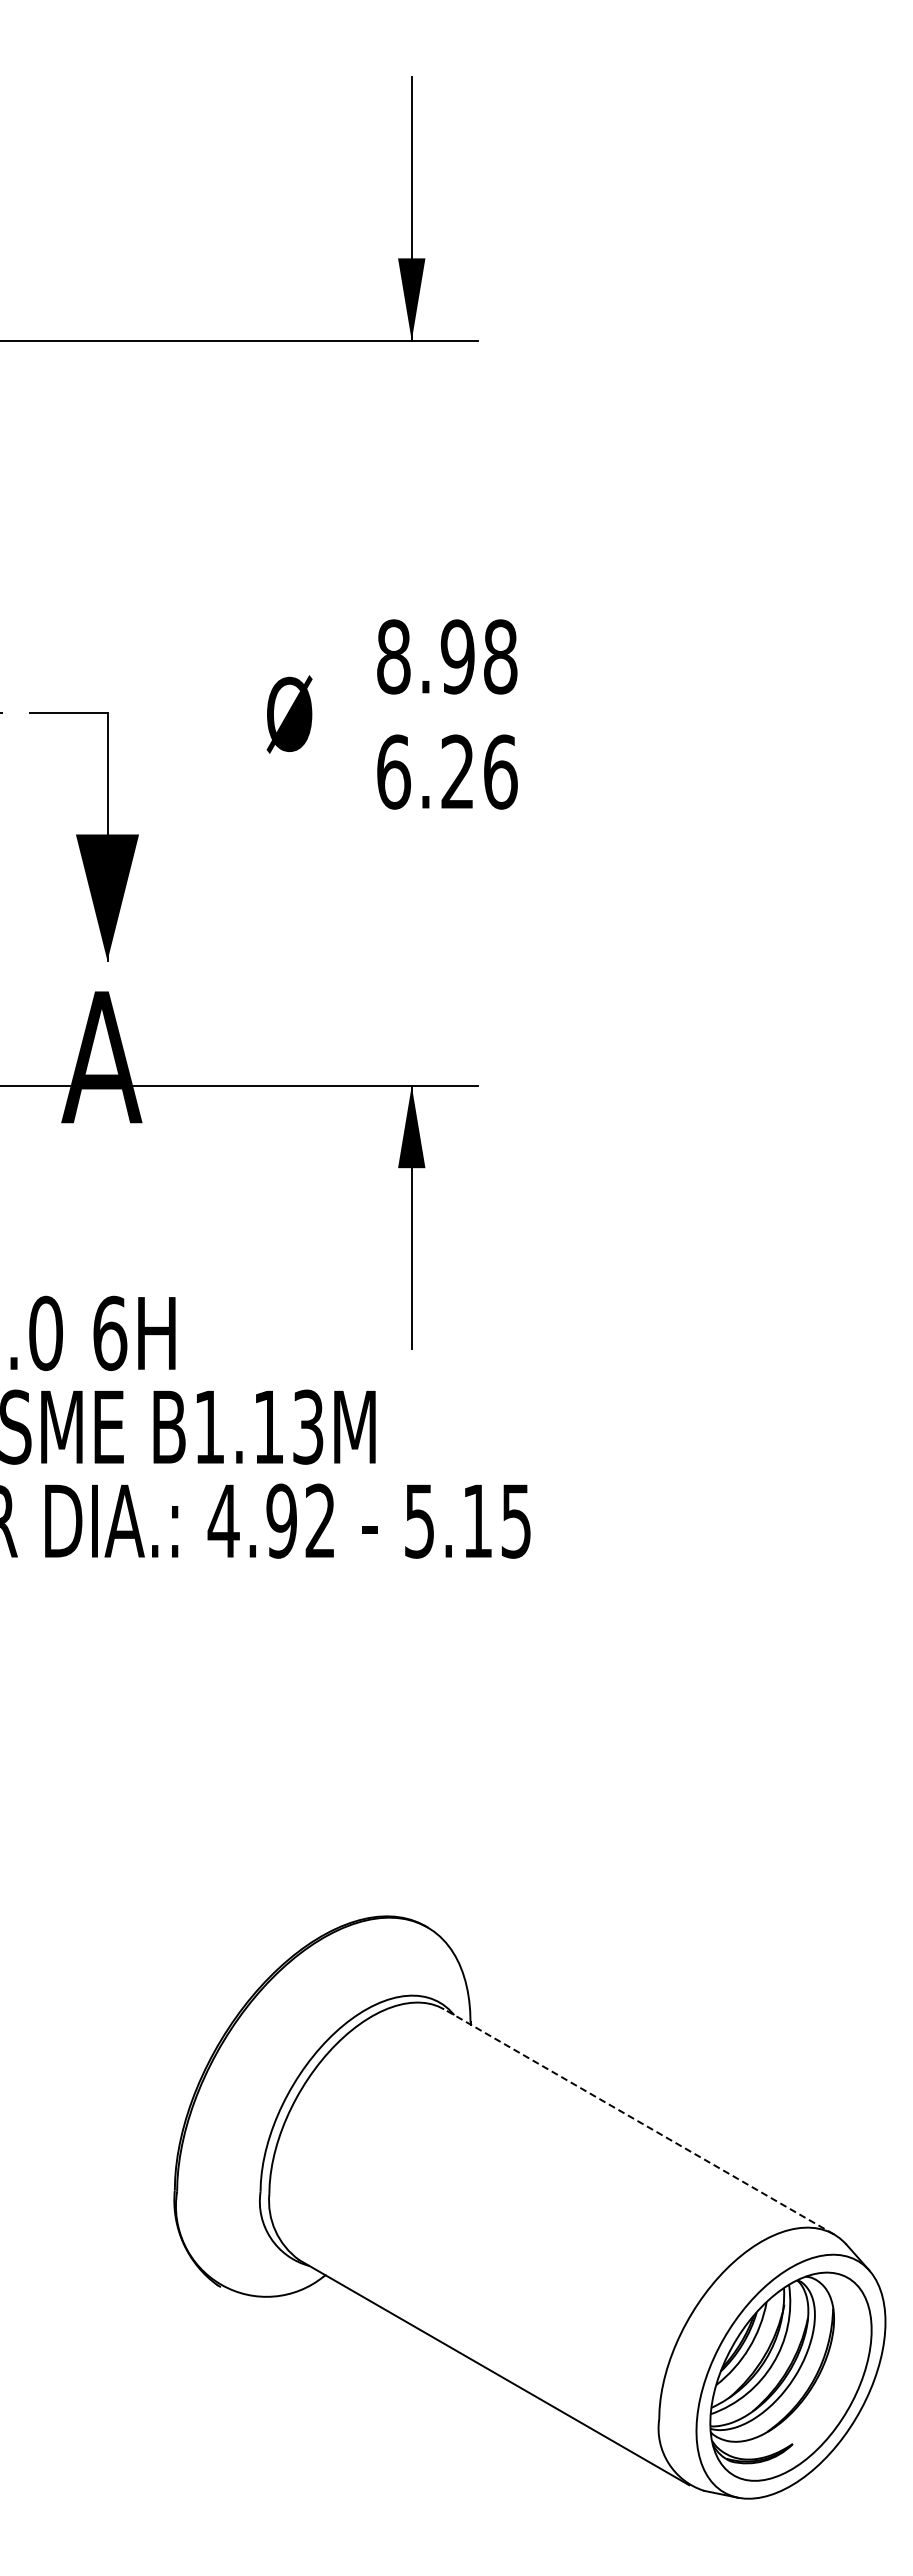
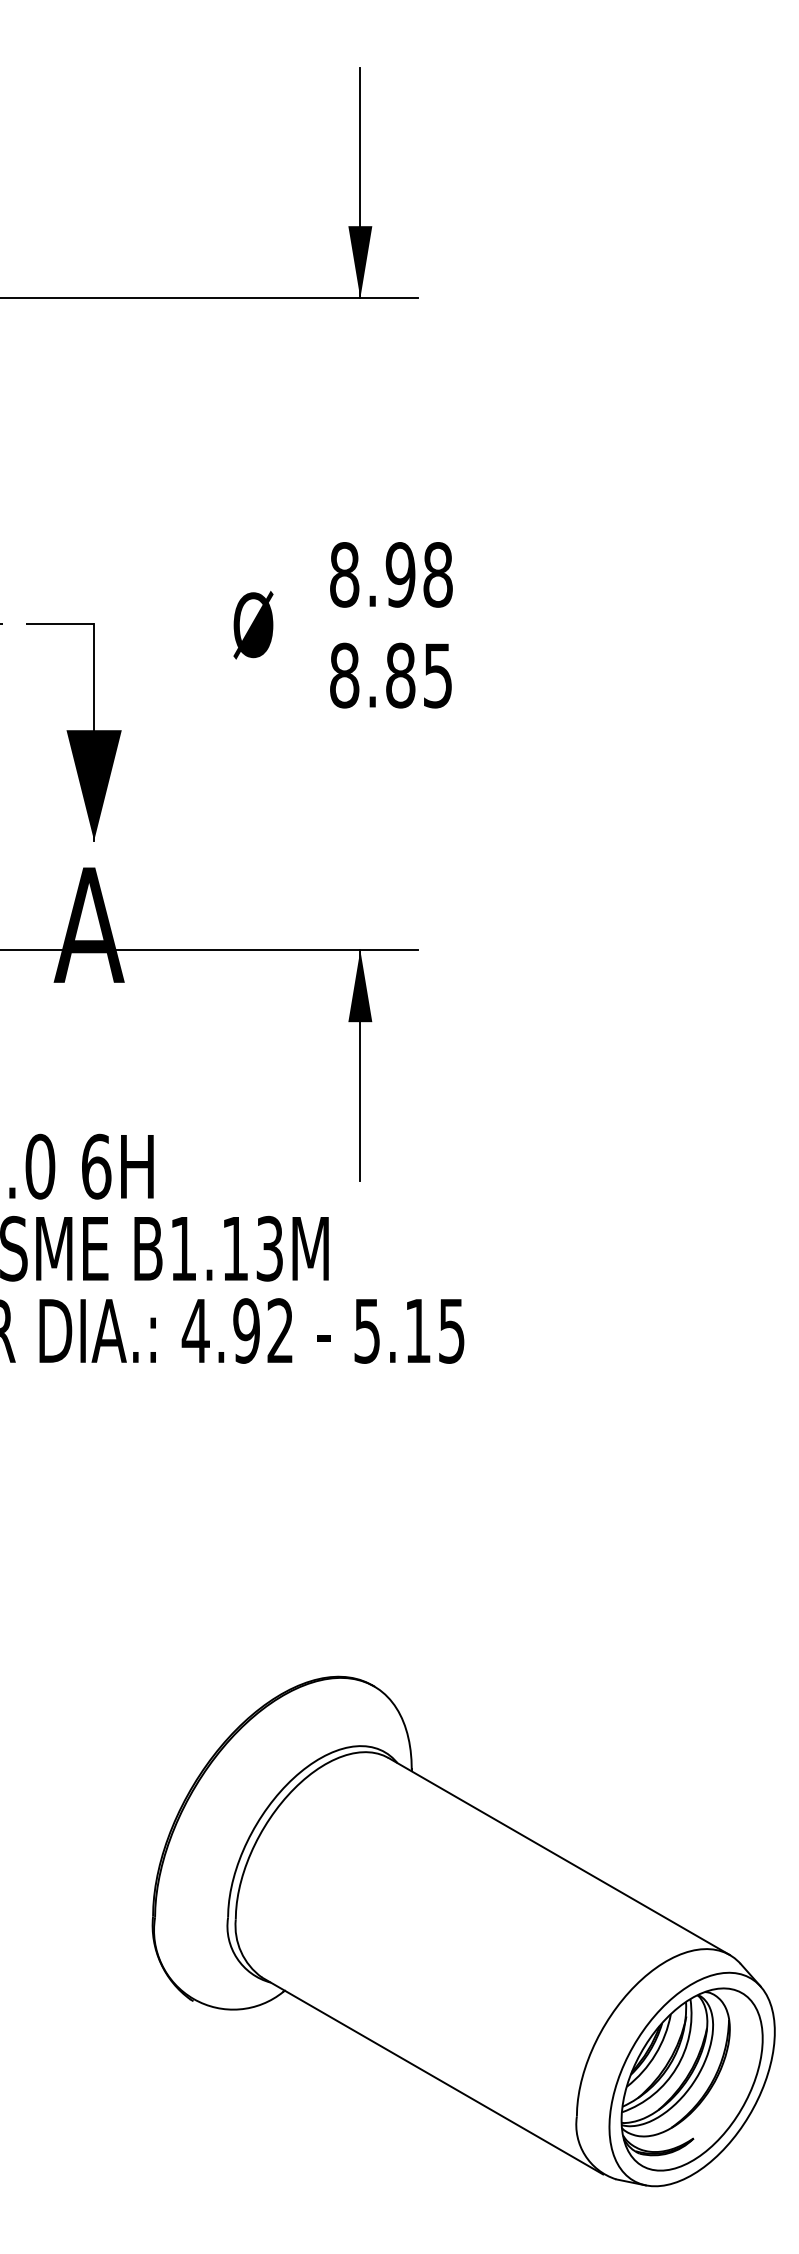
text: (447, 771) -> (391, 675), 6.26 -> 8.85
line: (638, 2121) -> (558, 1856), dashed -> solid

